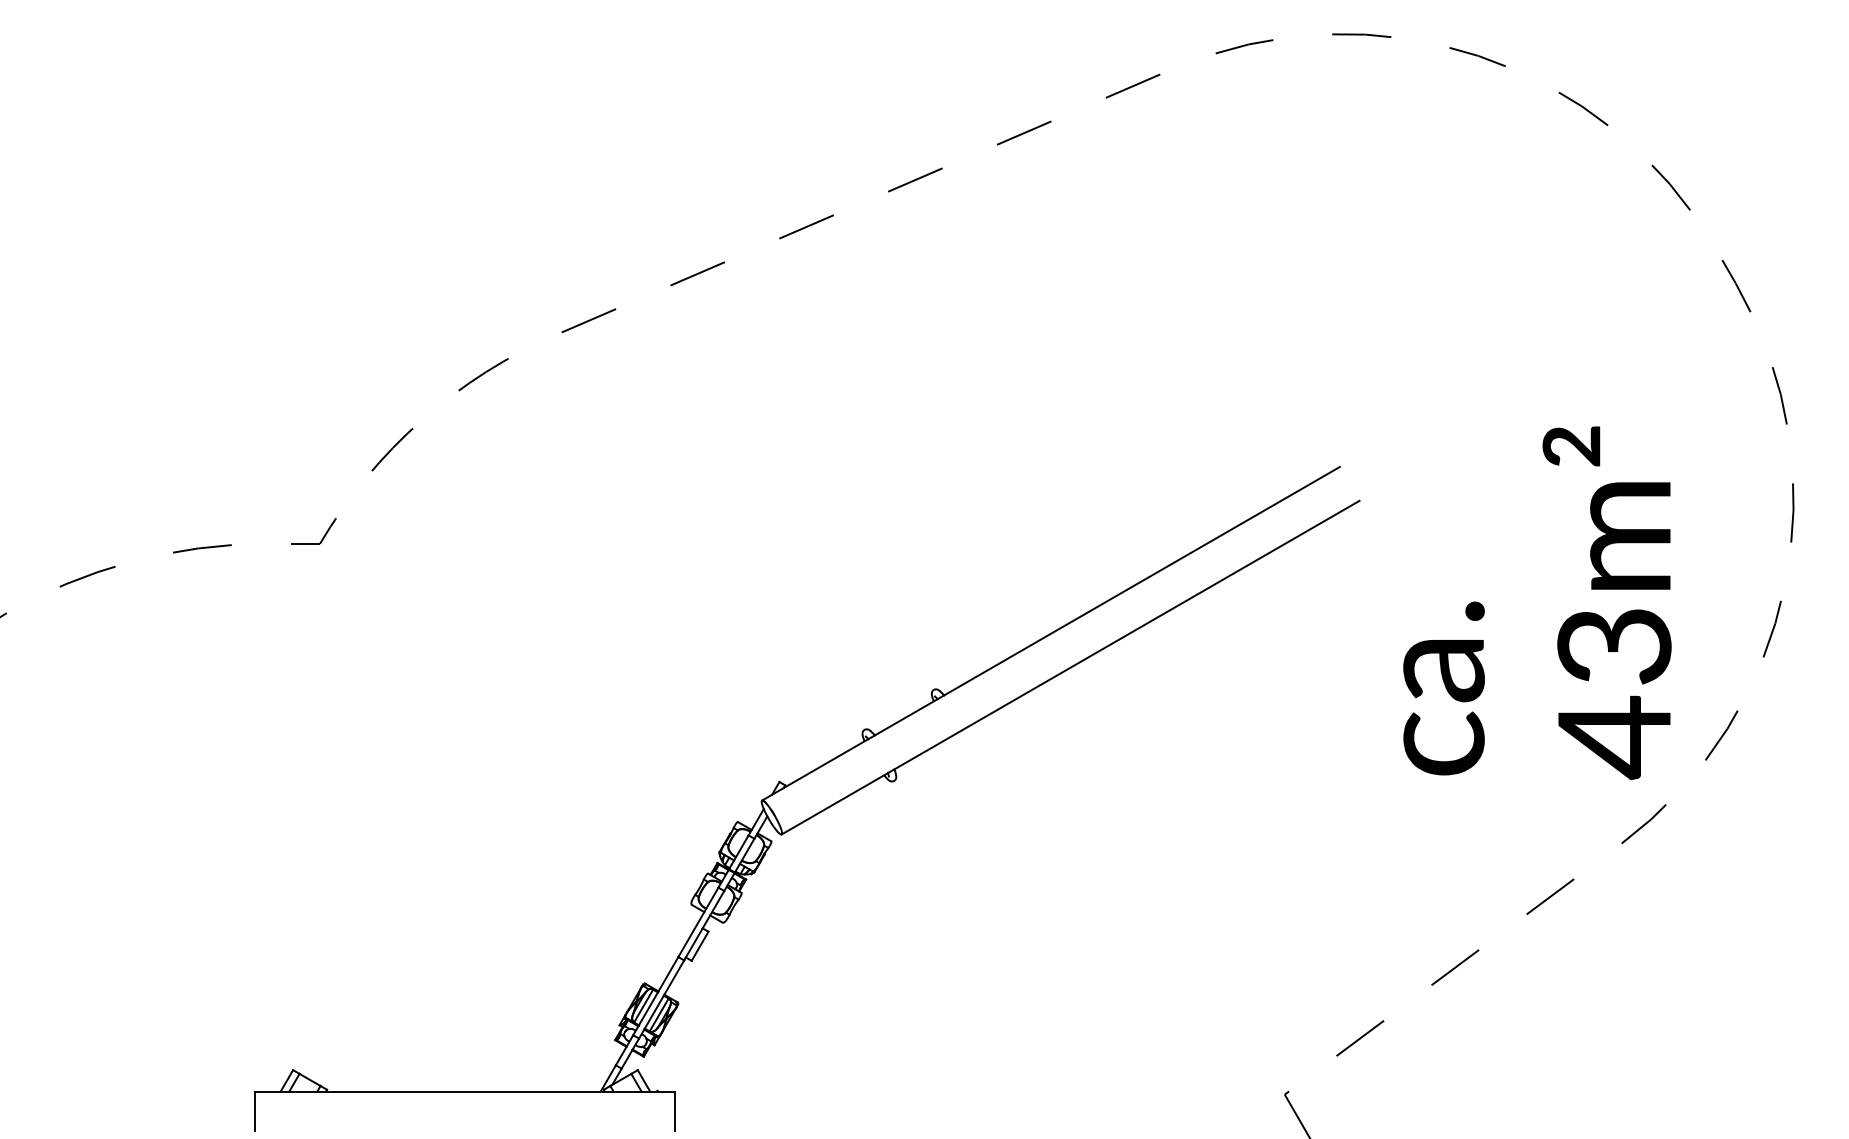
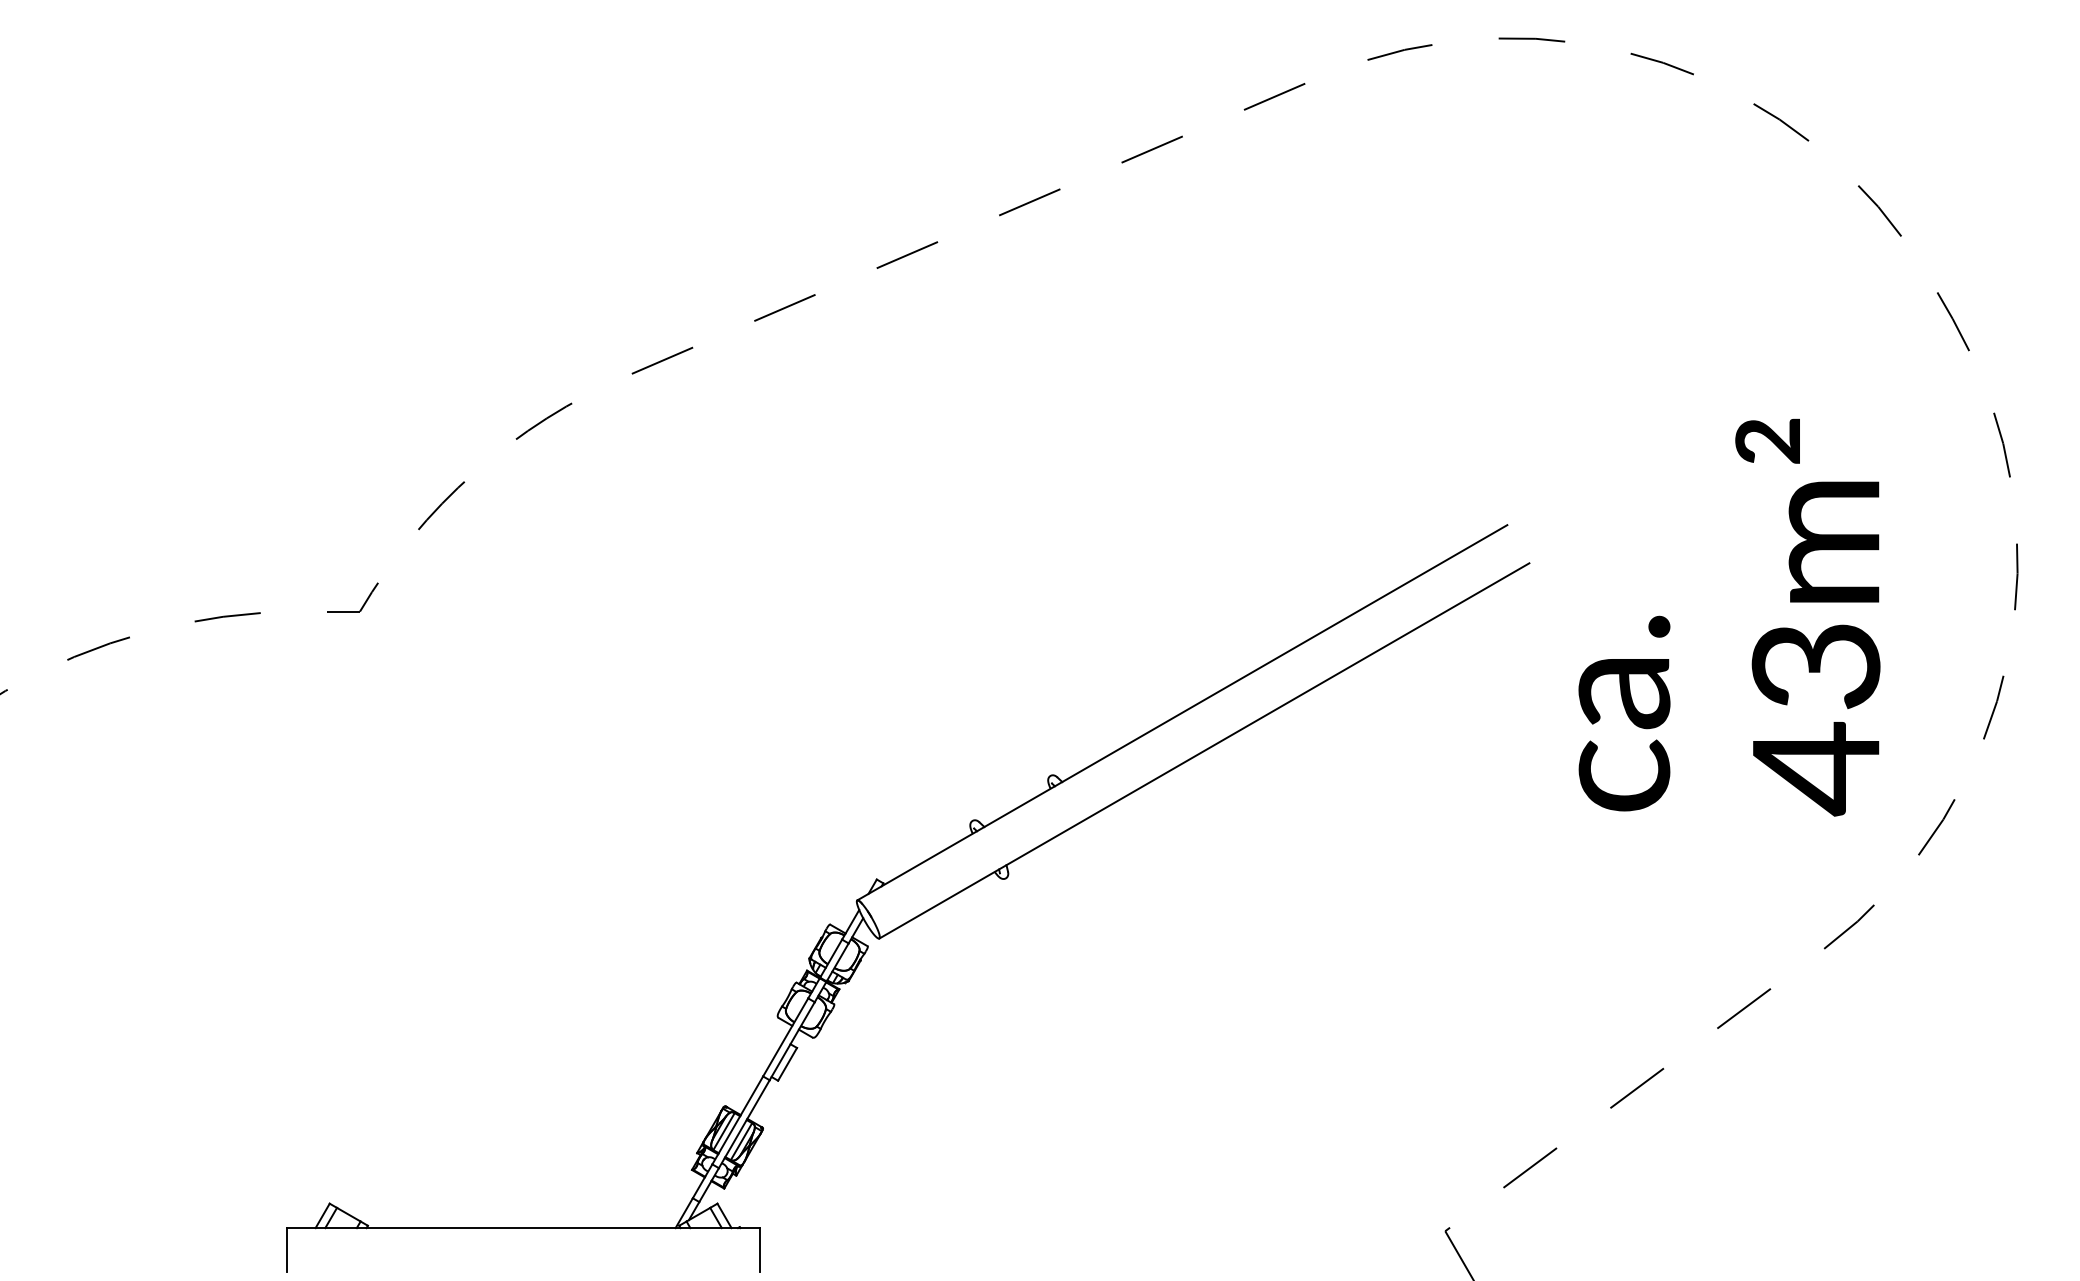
text: (1537, 603) -> (1729, 618), moved

